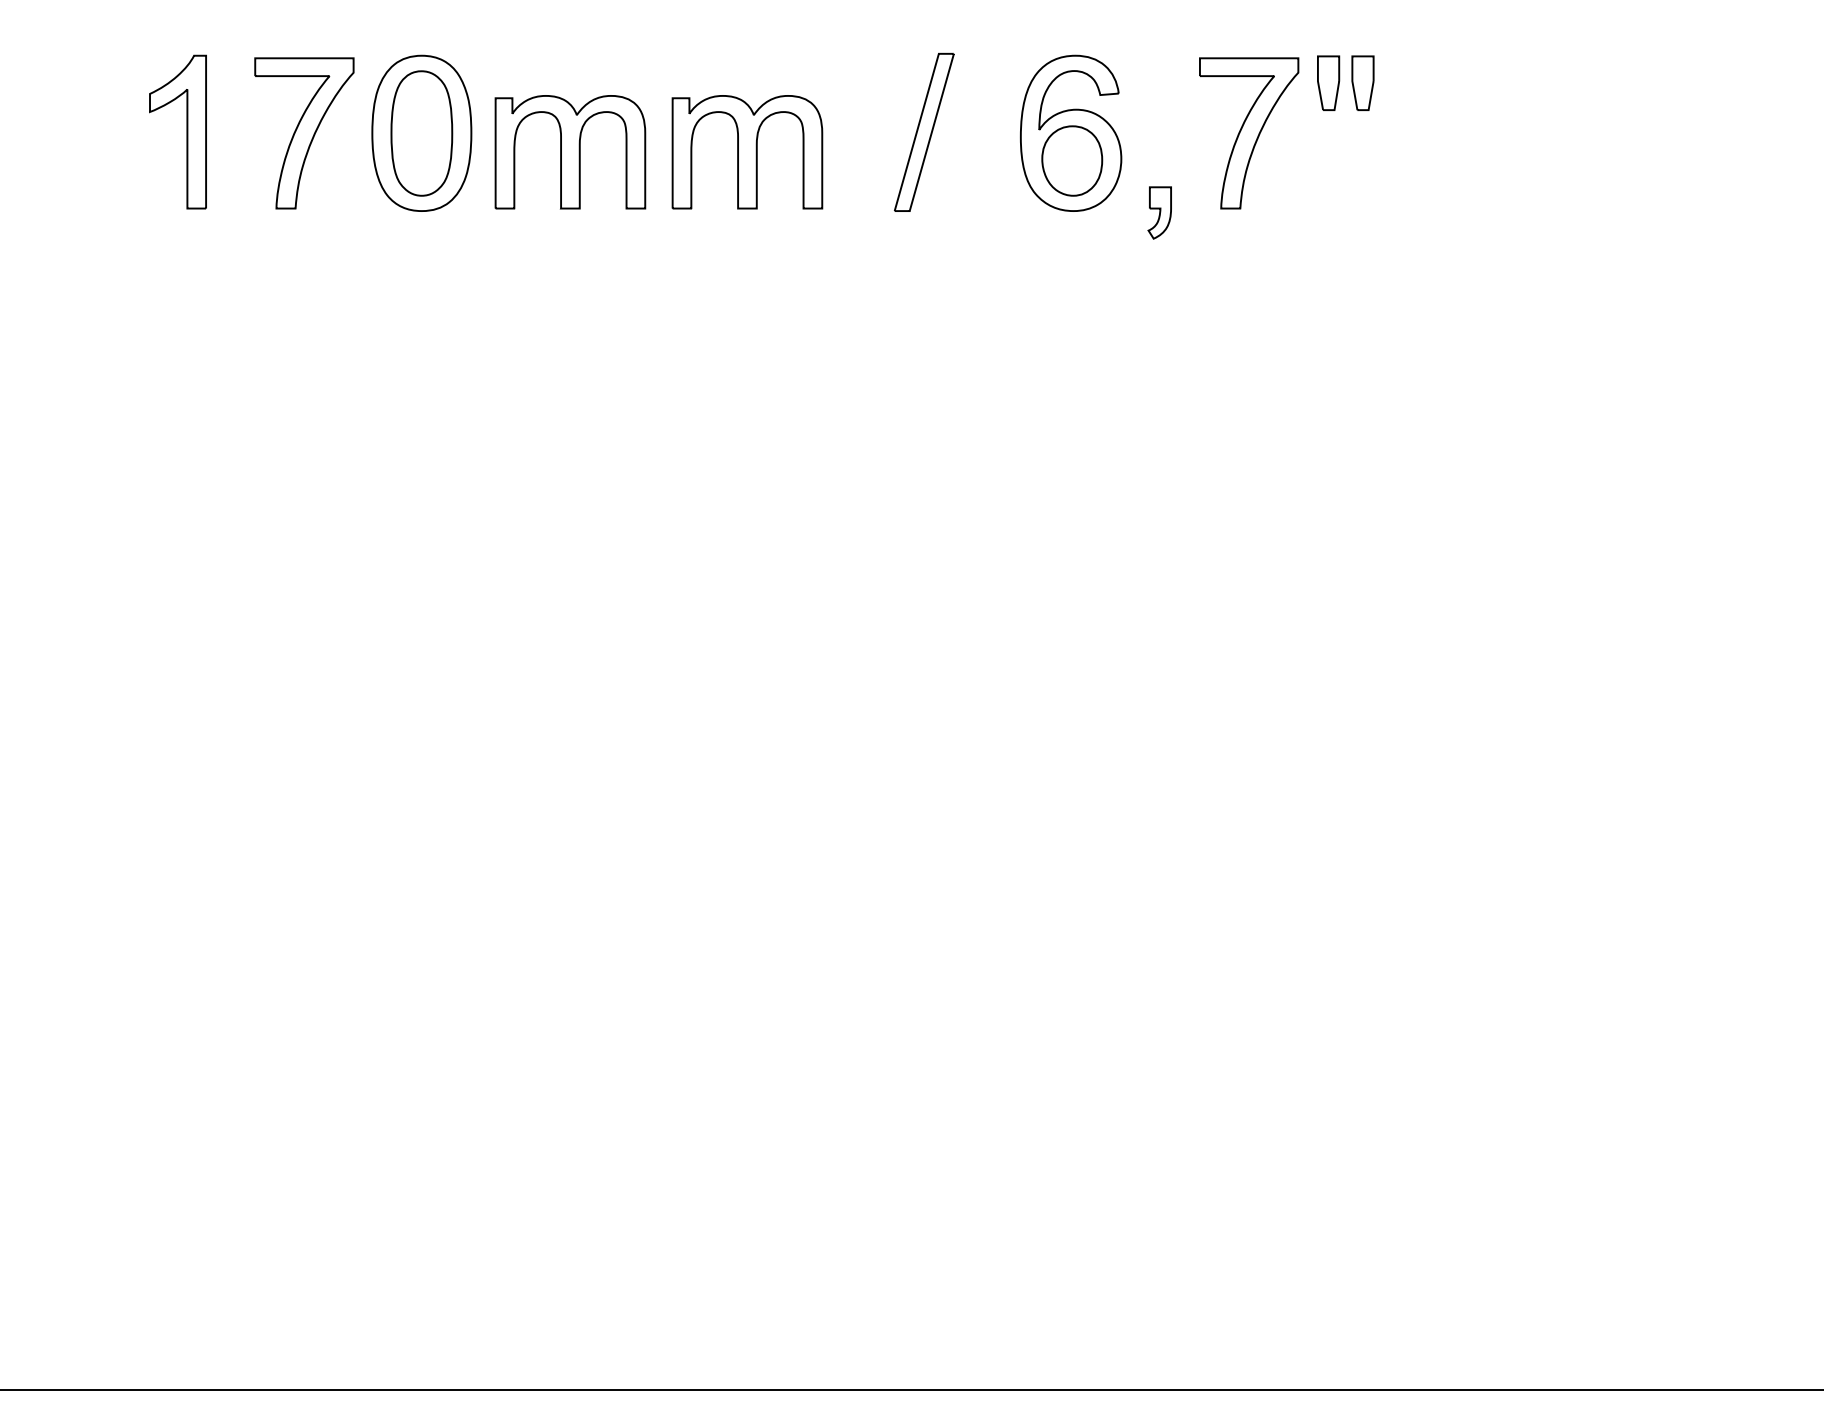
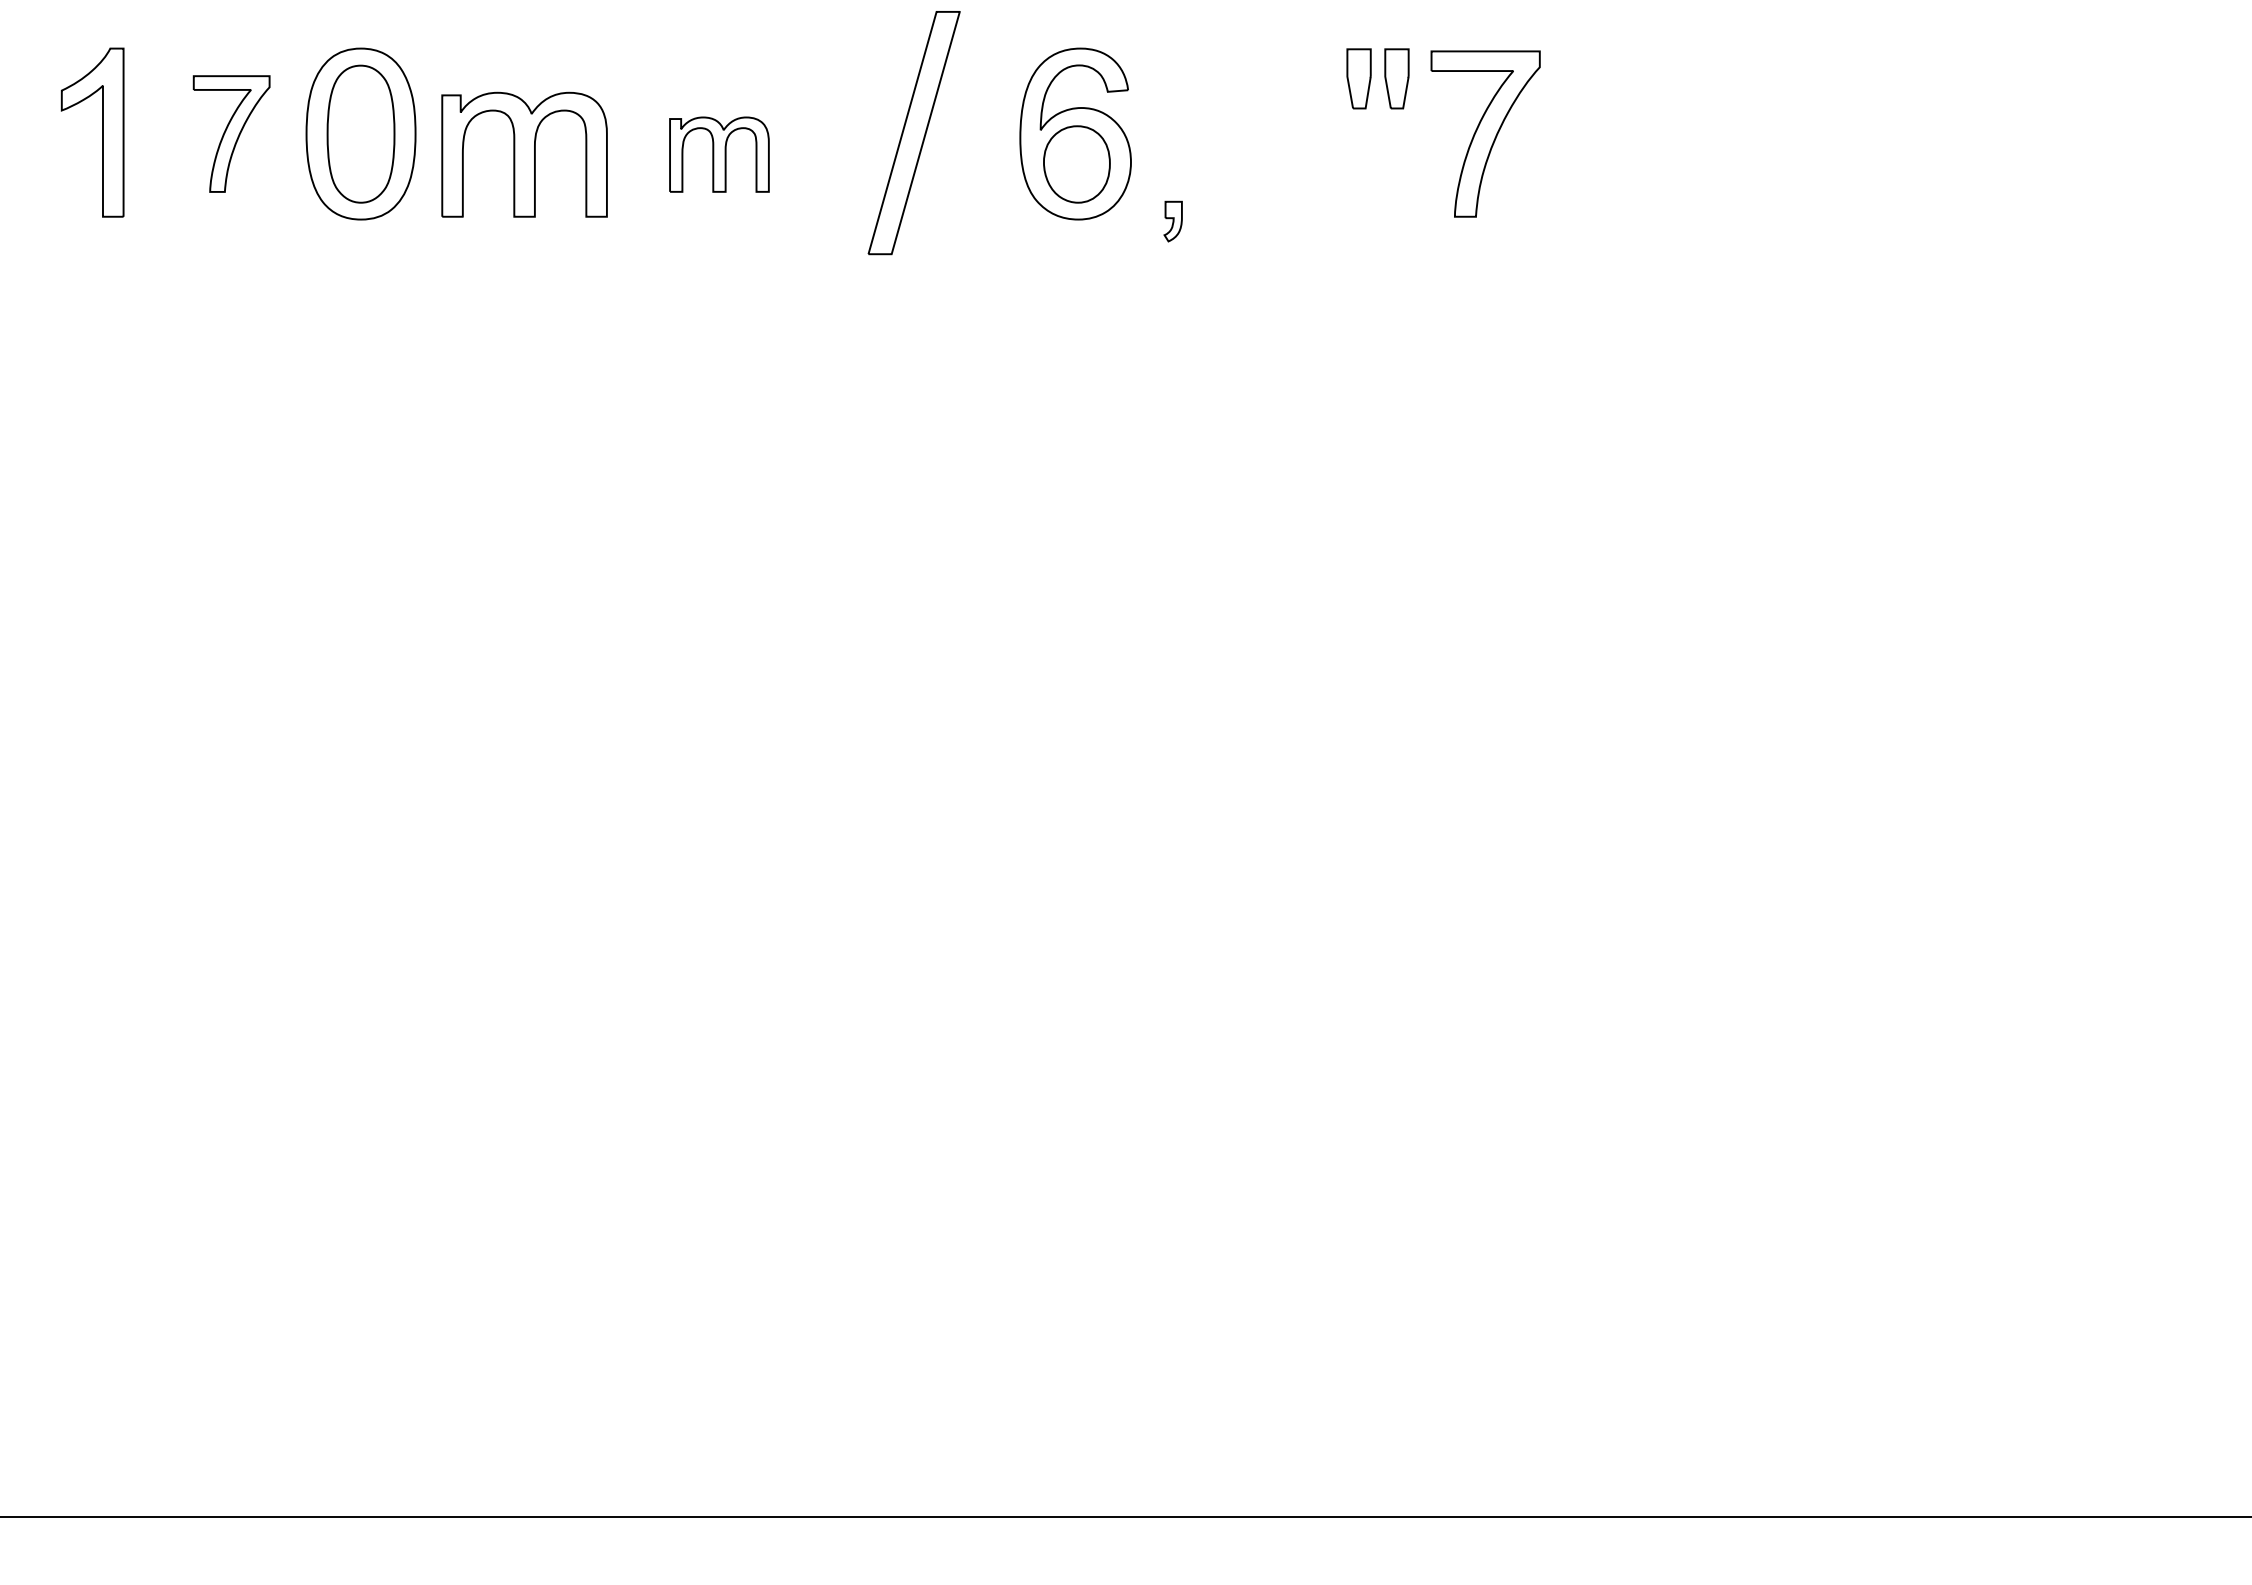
part: (923, 131) -> (913, 132), size x1.4
part: (304, 132) -> (231, 133), size x0.7
part: (1248, 132) -> (1485, 133), moved
part: (747, 151) -> (719, 154), size x0.6
part: (1159, 212) -> (1172, 221), size x0.7

